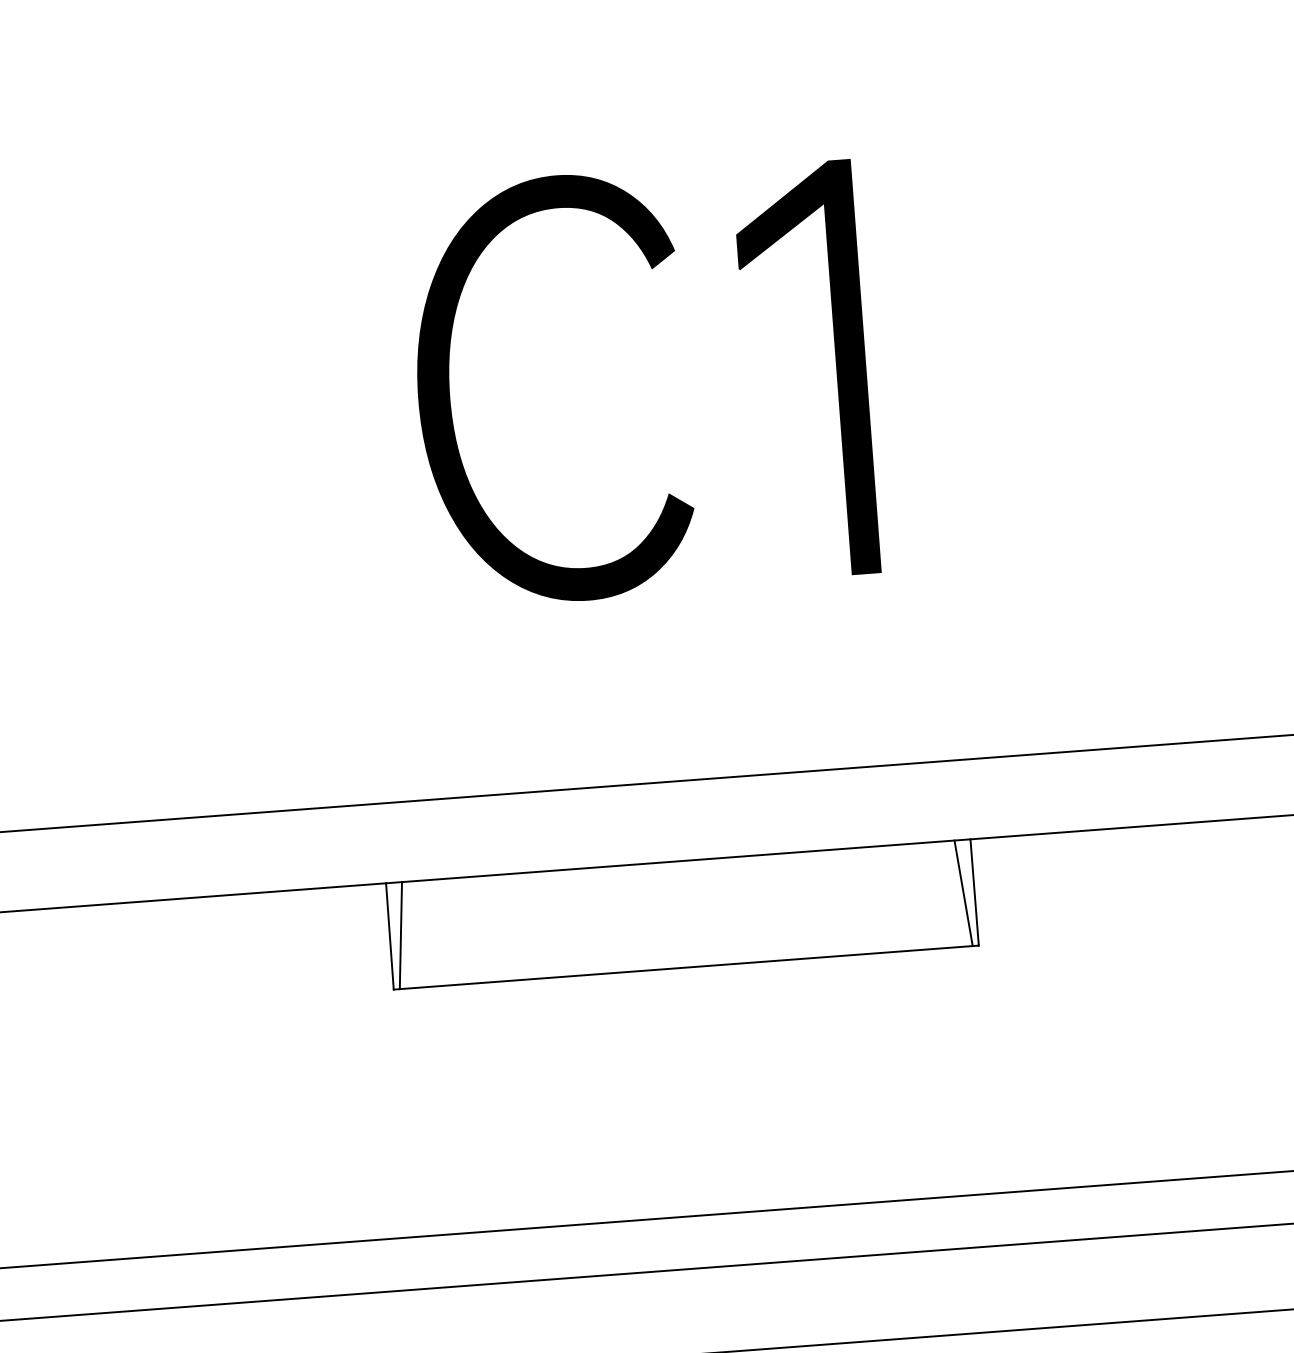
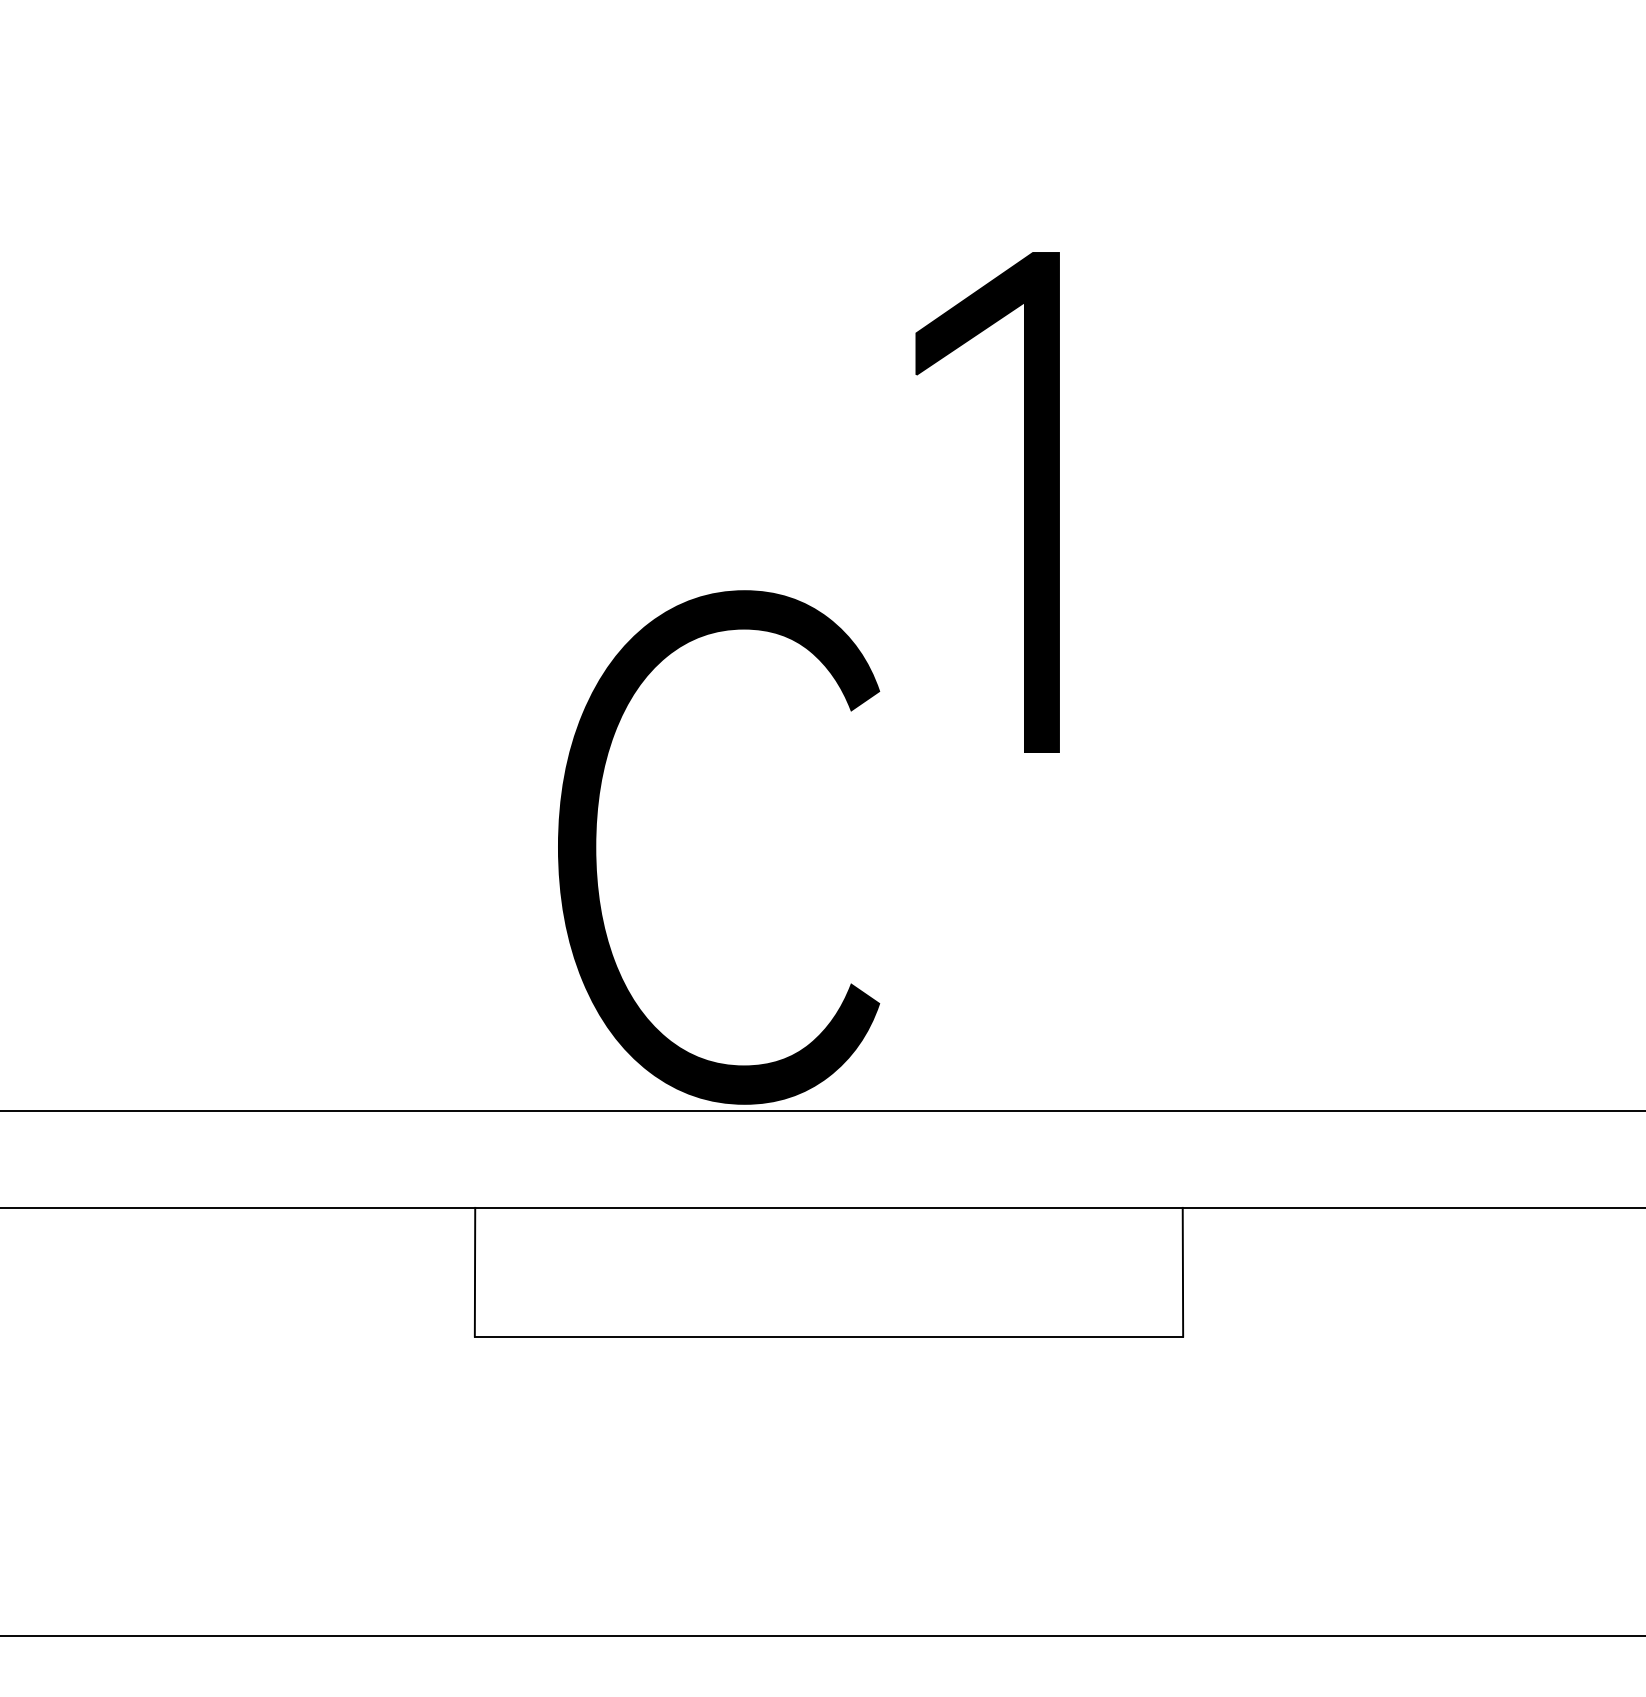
part: (836, 368) -> (1024, 502), moved
part: (450, 397) -> (596, 847), moved
line: (963, 892) -> (1169, 1271), removed
line: (400, 935) -> (488, 1271), removed

